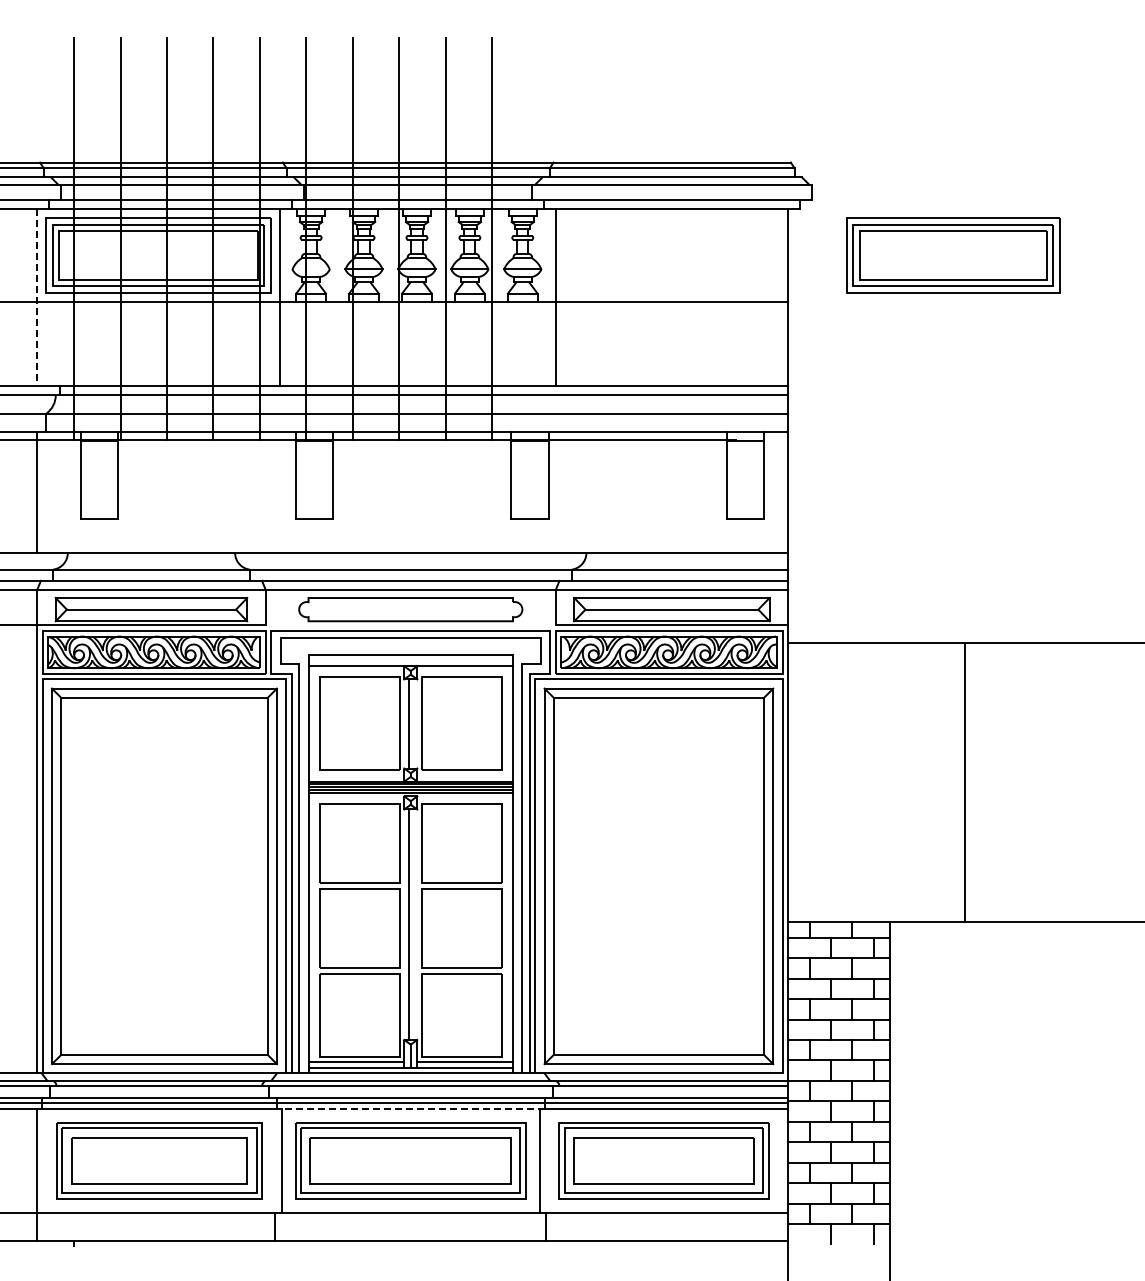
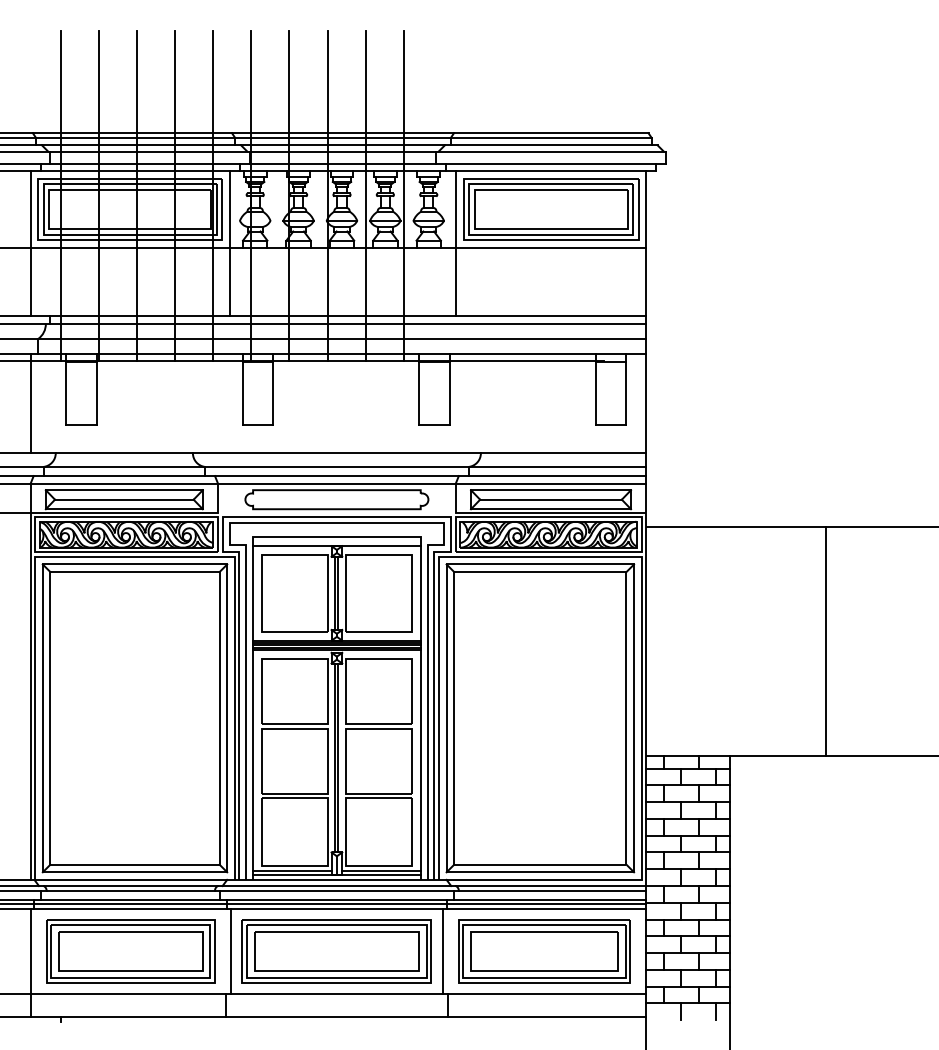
part: (953, 255) -> (551, 209), moved
line: (37, 297) -> (30, 243), dashed -> solid
line: (412, 723) -> (338, 593), added
line: (964, 782) -> (826, 641), moved
line: (412, 924) -> (338, 757), added
line: (410, 1108) -> (336, 908), dashed -> solid

